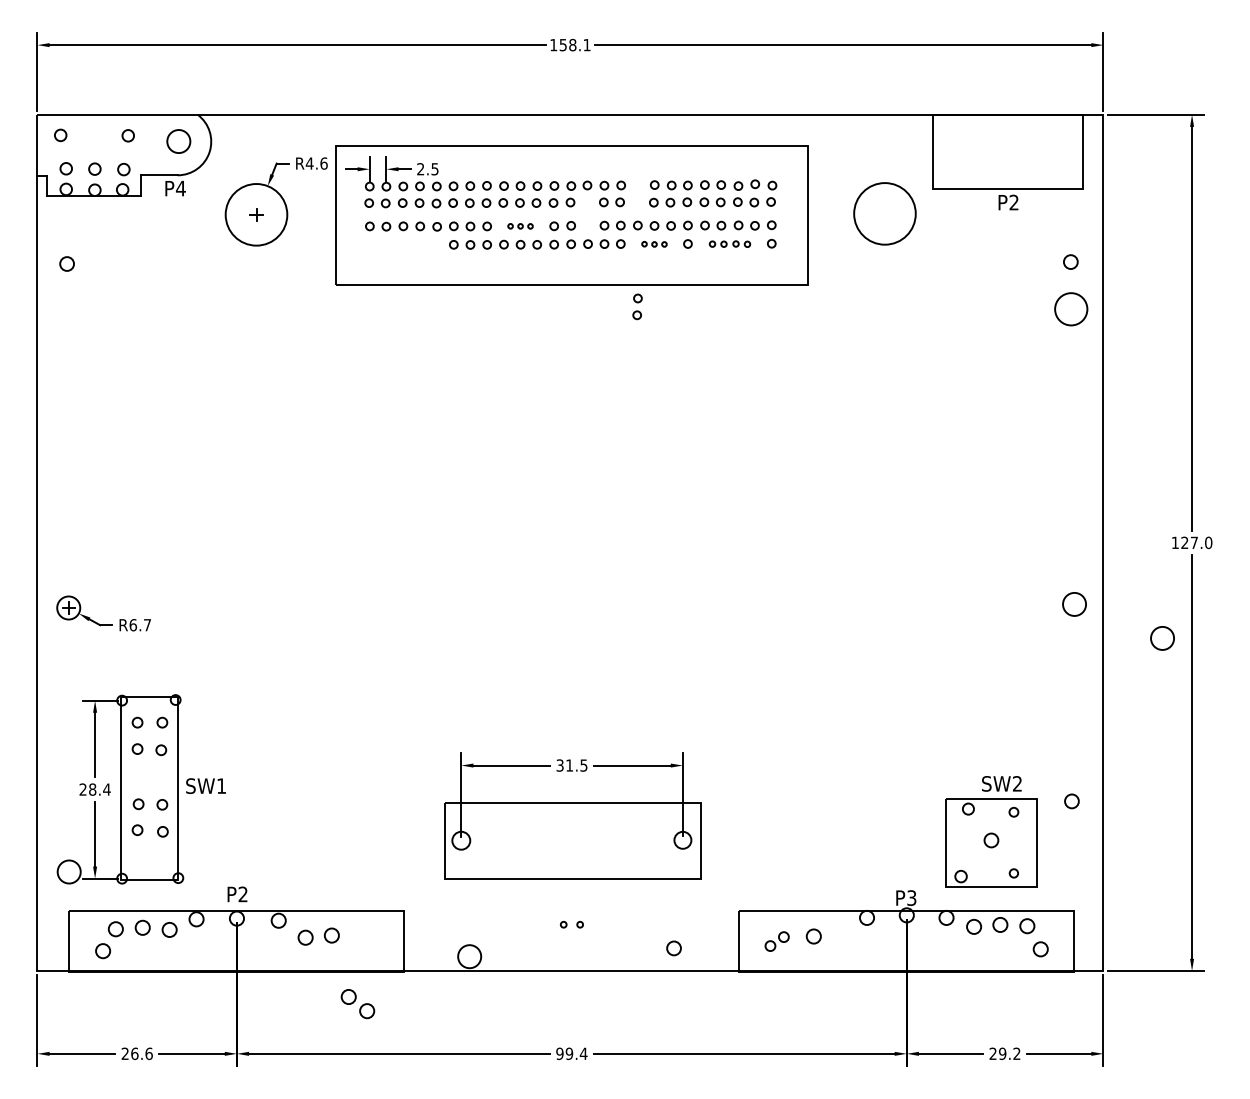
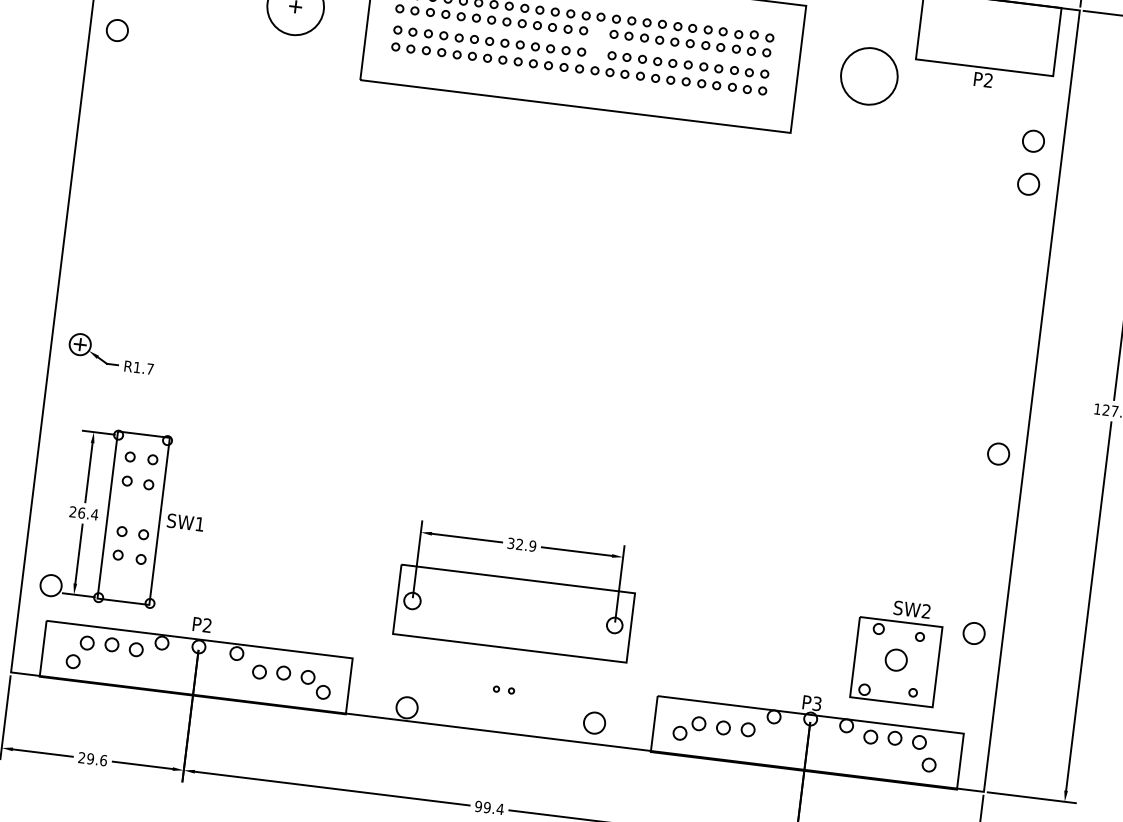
part: (520, 226) -> (535, 47), size x1.67
part: (654, 244) -> (655, 78), size x1.67
part: (729, 244) -> (724, 86), size x1.43
part: (403, 245) -> (426, 51), added
circle: (1070, 261) -> (1033, 140), size x1.67
circle: (66, 263) -> (116, 29), size x1.67
part: (637, 306) -> (645, 30), moved
circle: (1070, 308) -> (1028, 183), size x0.71
text: (132, 625) -> (136, 367), R6.7 -> R1.7
circle: (1162, 638) -> (1075, 495), removed
text: (576, 765) -> (526, 545), 31.5 -> 32.9
text: (92, 789) -> (81, 512), 28.4 -> 26.4
circle: (1071, 801) -> (973, 633), size x1.67
circle: (991, 840) -> (896, 660), size x1.67
circle: (840, 935) -> (747, 730), added
part: (776, 941) -> (688, 728), size x1.43
circle: (673, 948) -> (594, 723), size x1.67
part: (357, 1004) -> (315, 685), moved
text: (134, 1053) -> (90, 758), 26.6 -> 29.6

